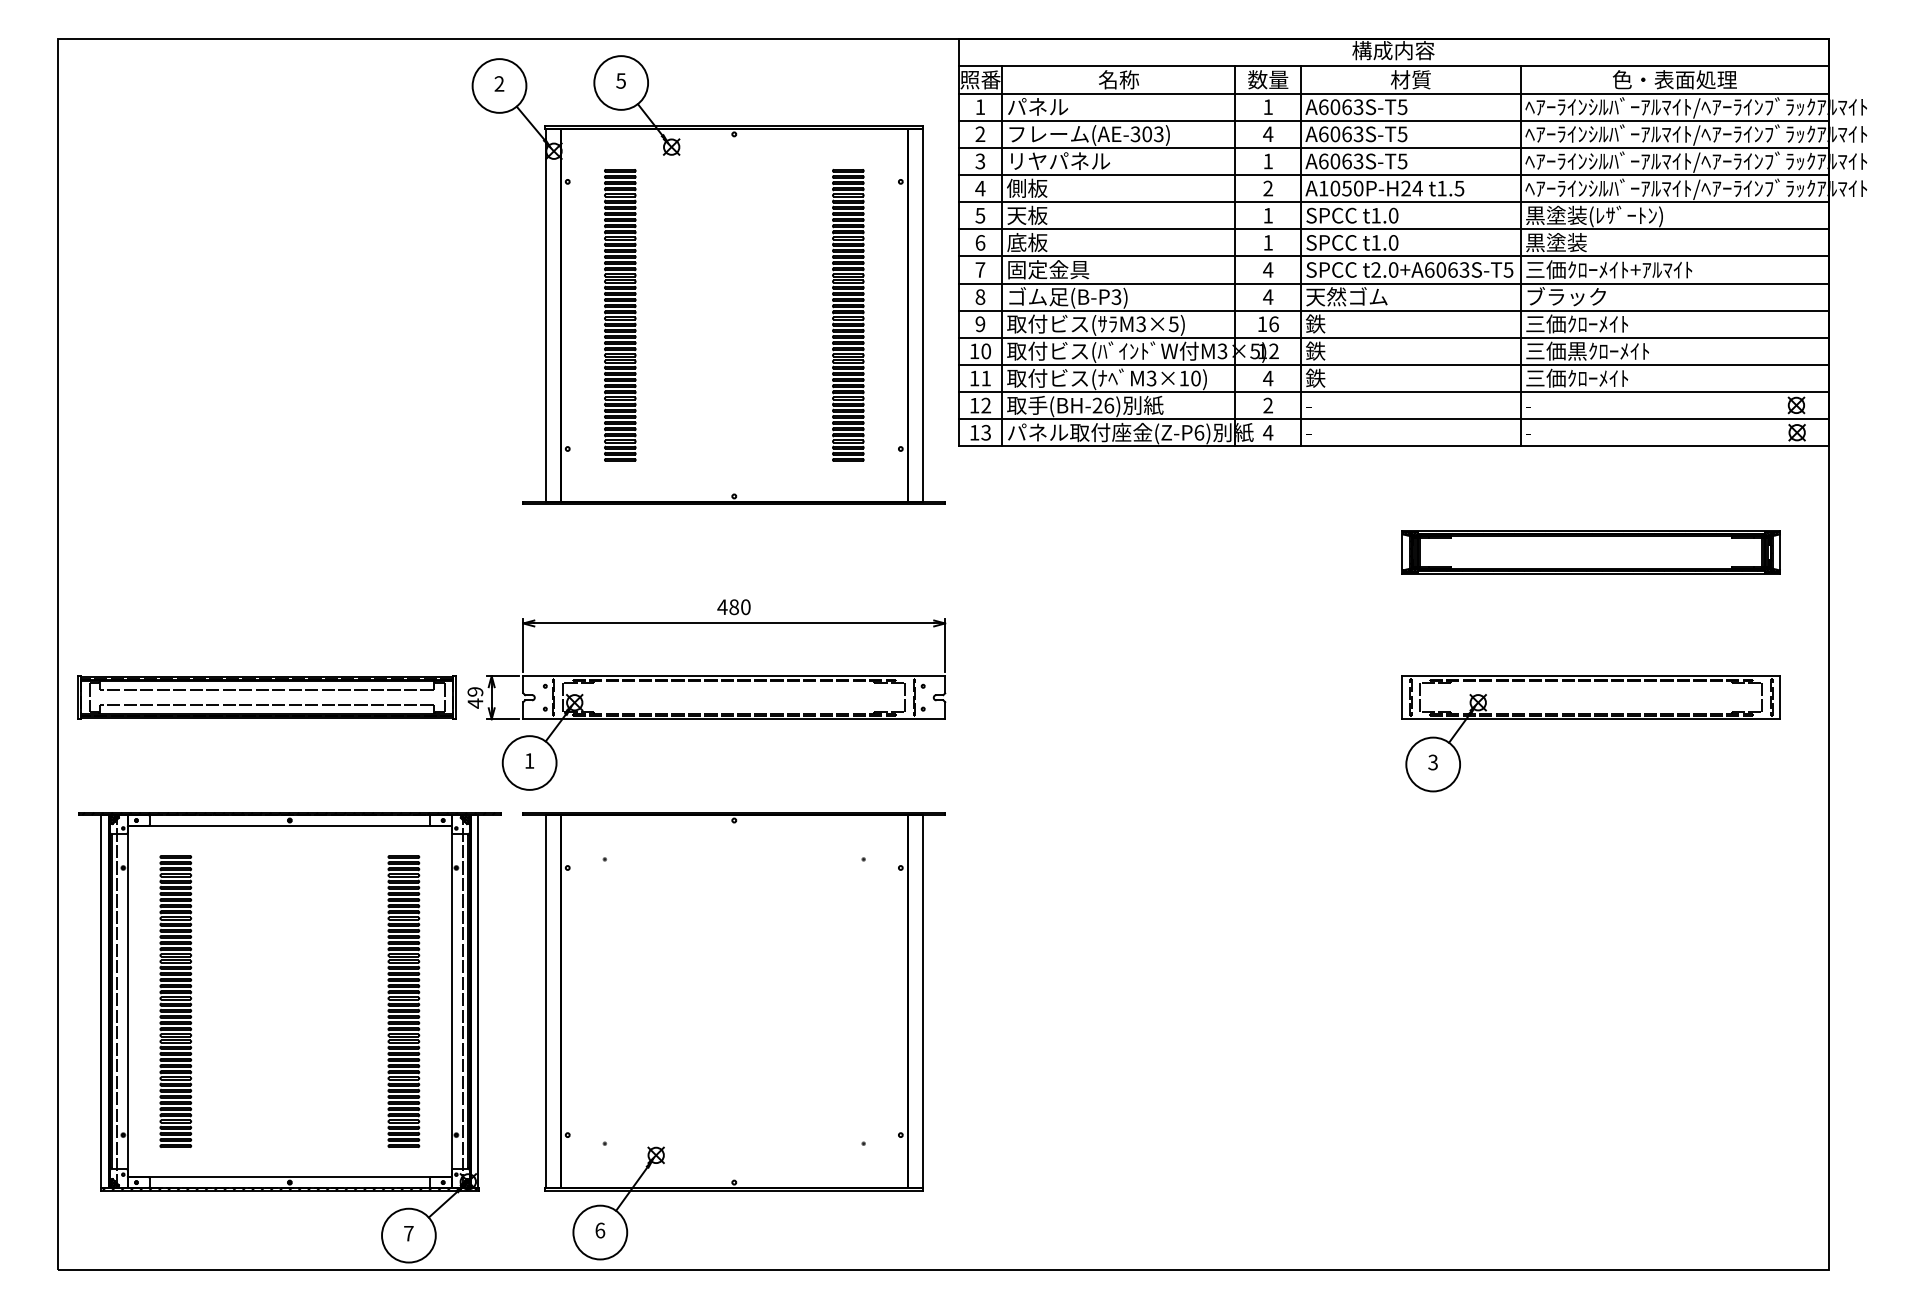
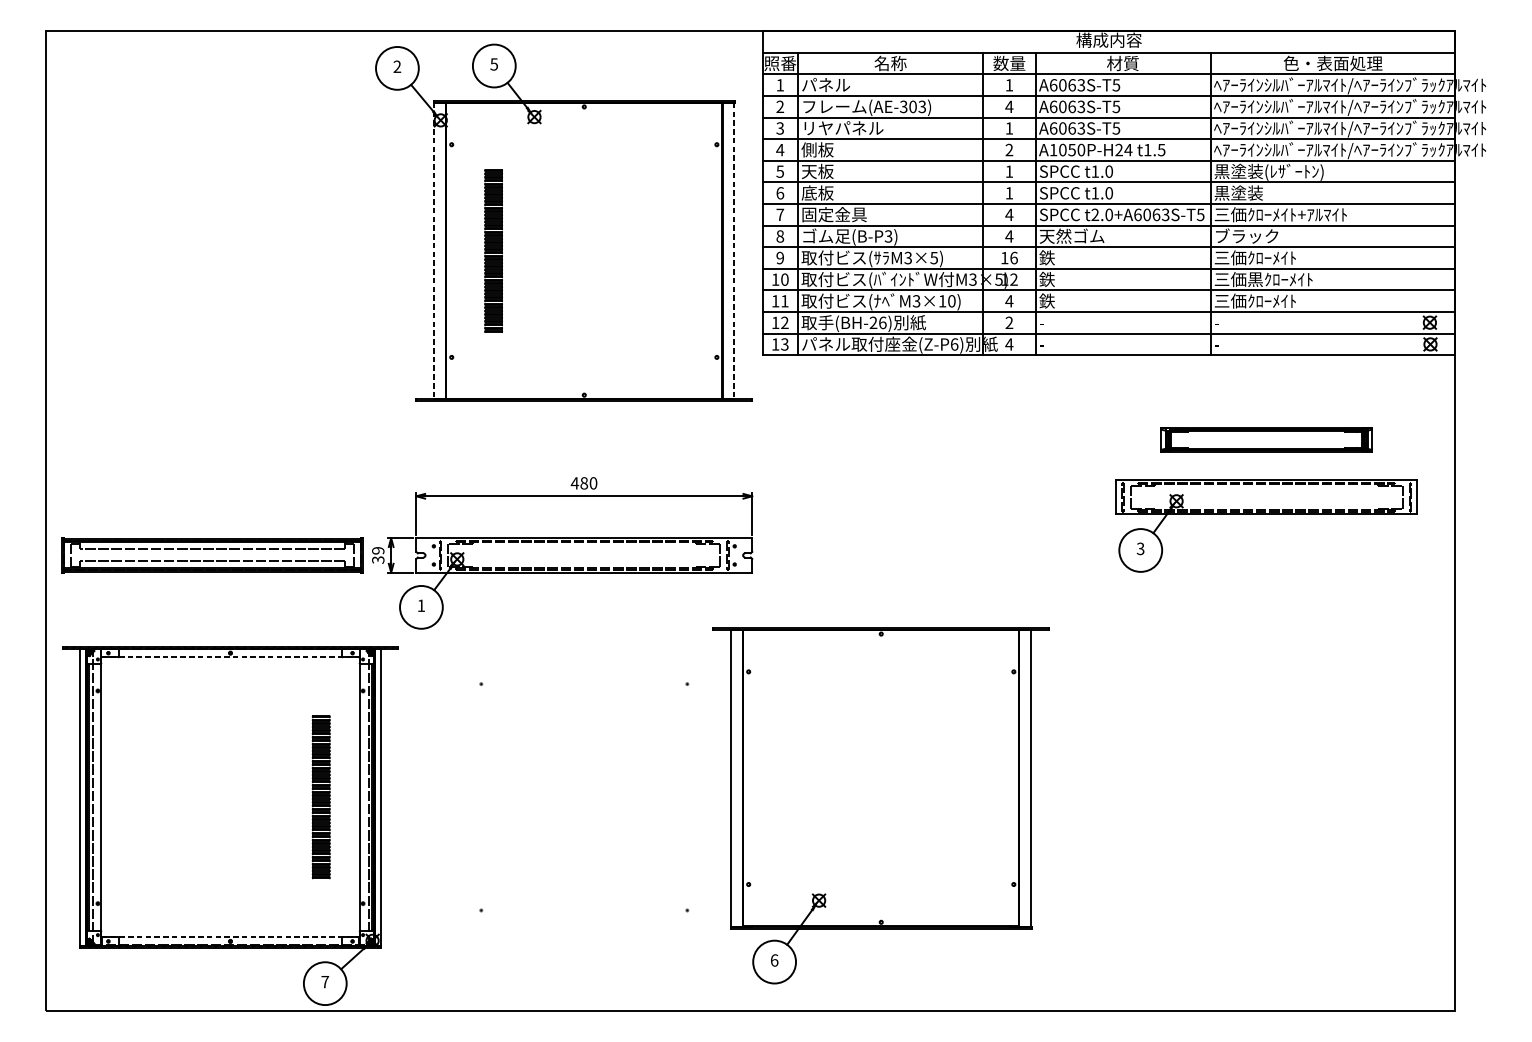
line: (545, 315) -> (434, 251), solid -> dashed
part: (620, 315) -> (493, 251), size x0.7
part: (848, 315) -> (675, 251), removed
line: (922, 315) -> (734, 251), solid -> dashed
part: (1590, 552) -> (1265, 439), size x0.7
text: (475, 703) -> (378, 560), 49 -> 39
part: (1590, 719) -> (1265, 514), moved
line: (290, 825) -> (231, 657), solid -> dashed
part: (175, 1001) -> (139, 797), removed
part: (403, 1001) -> (320, 797), size x0.7
part: (733, 1036) -> (880, 806), moved
line: (289, 1177) -> (230, 937), solid -> dashed

